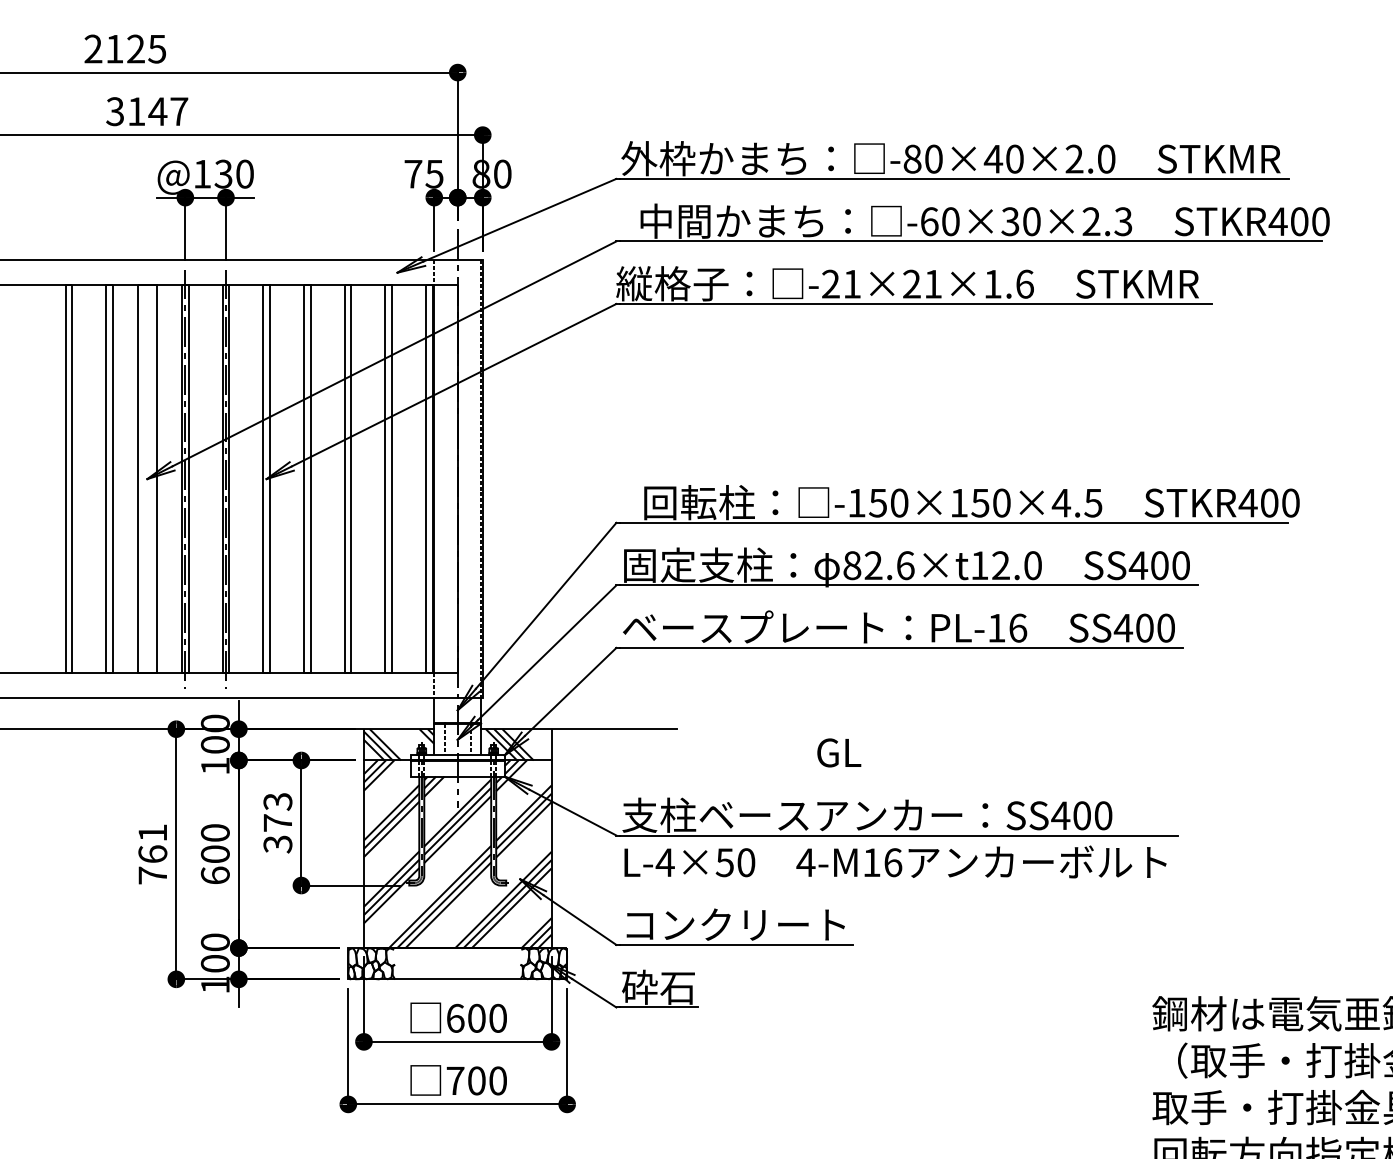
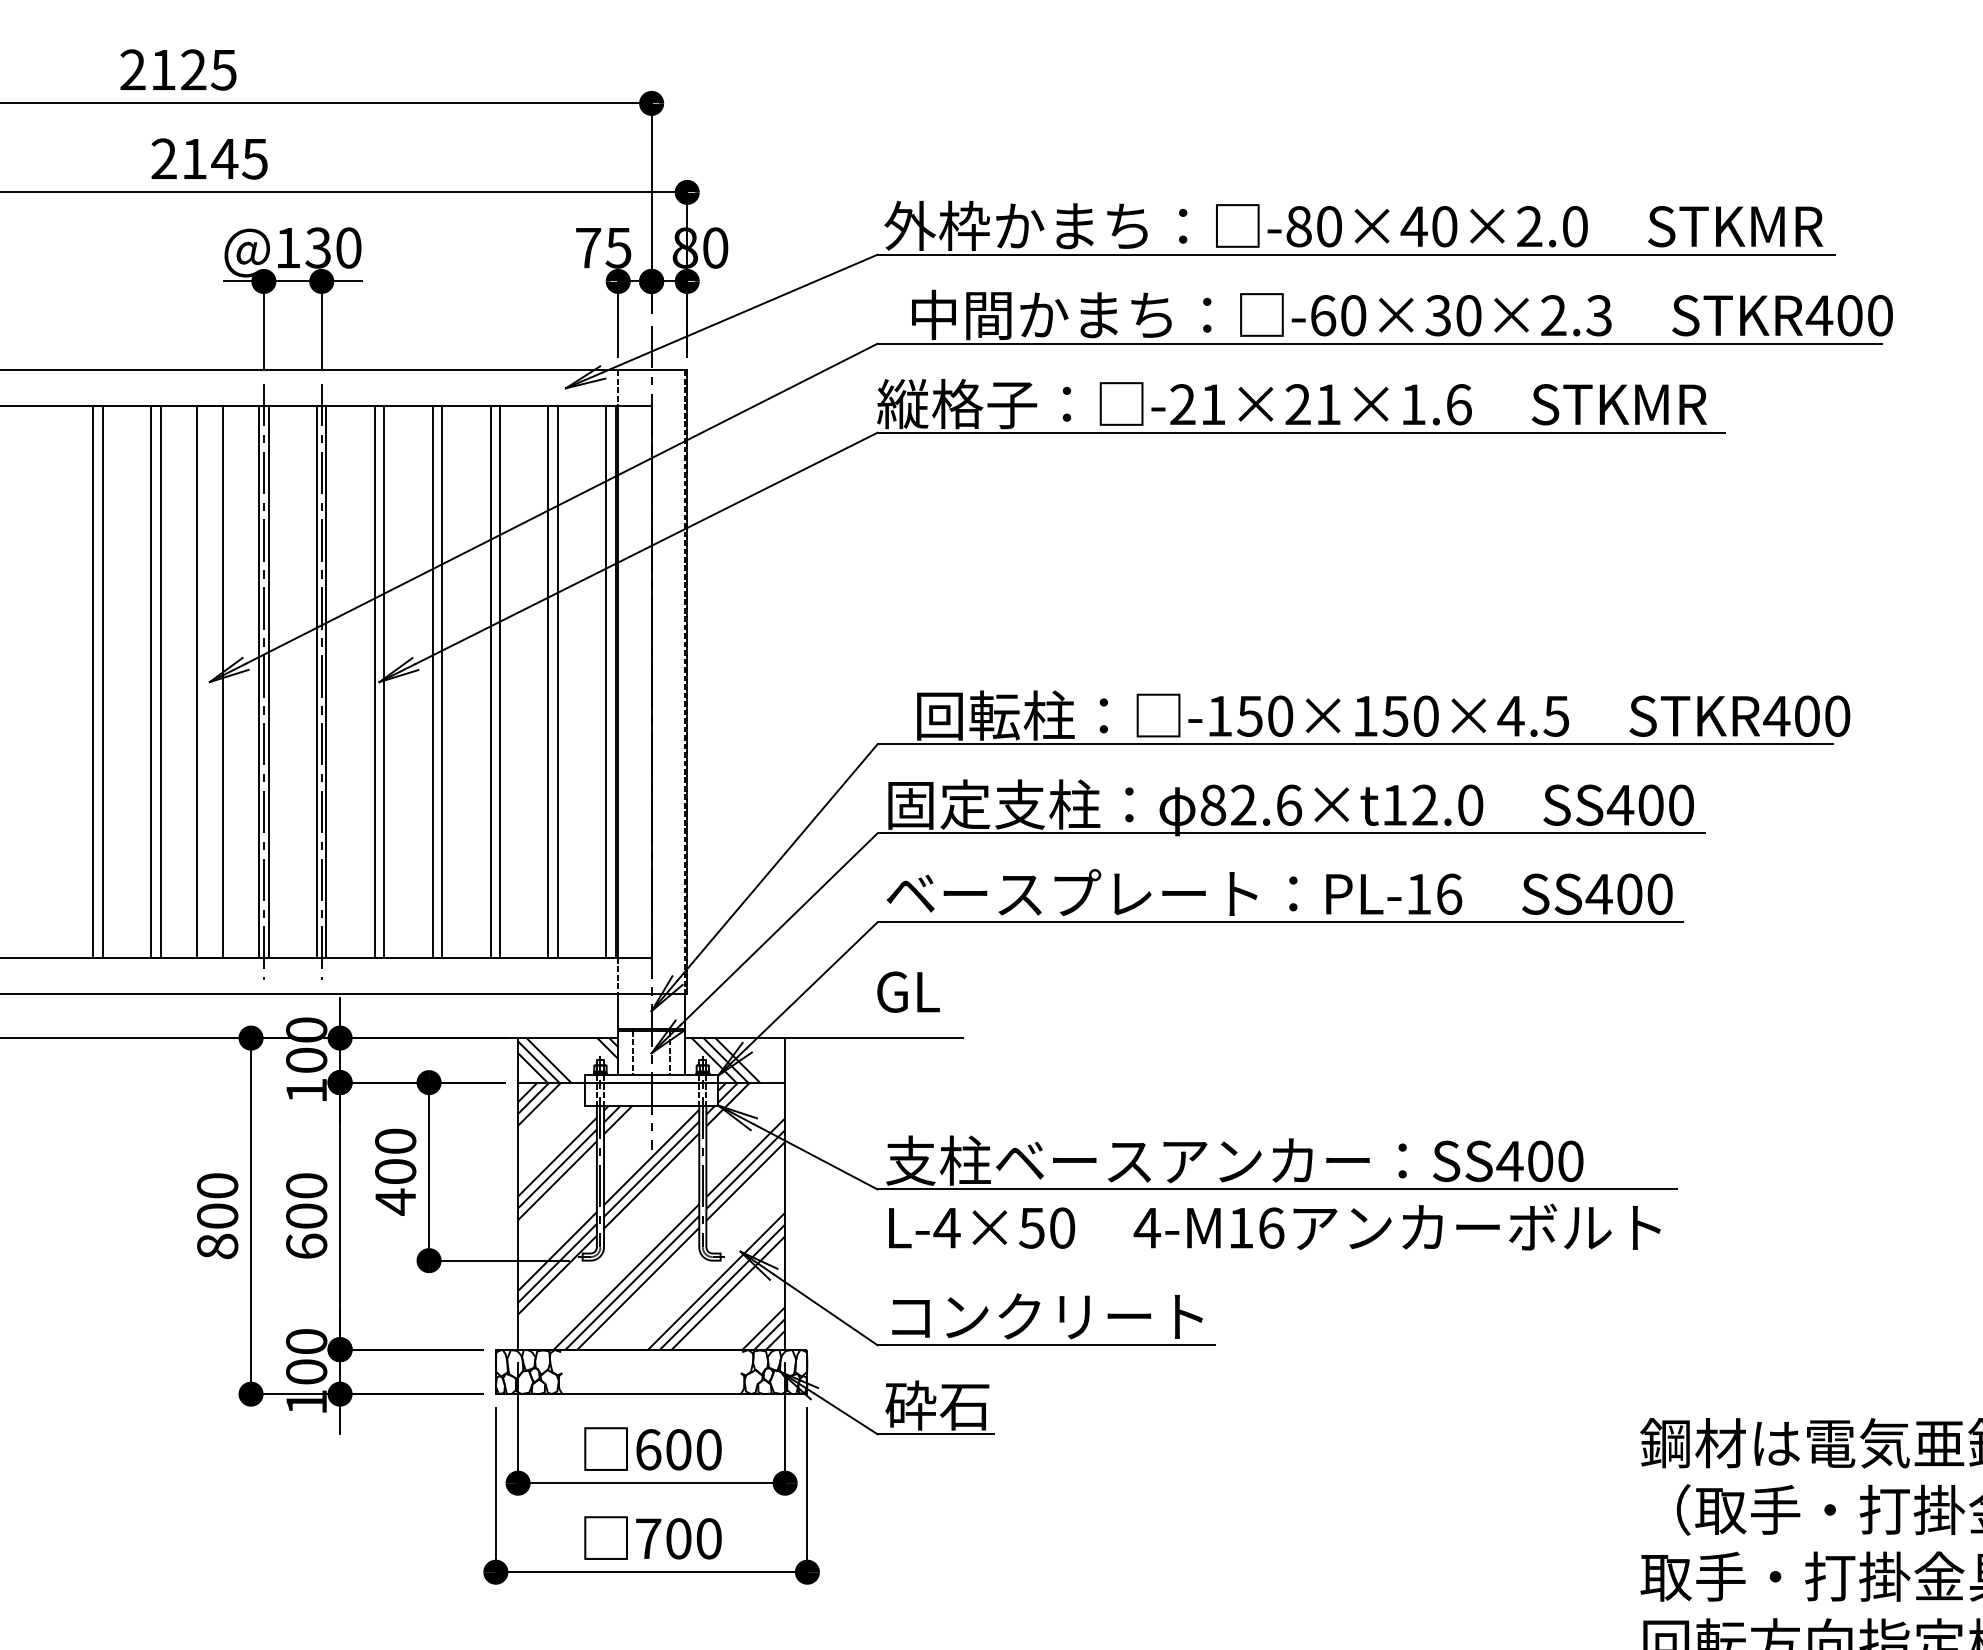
text: (147, 111) -> (209, 158), 3147 -> 2145
text: (839, 752) -> (908, 991), moved
text: (277, 823) -> (395, 1172), 373 -> 400
text: (152, 854) -> (217, 1216), 761 -> 800

